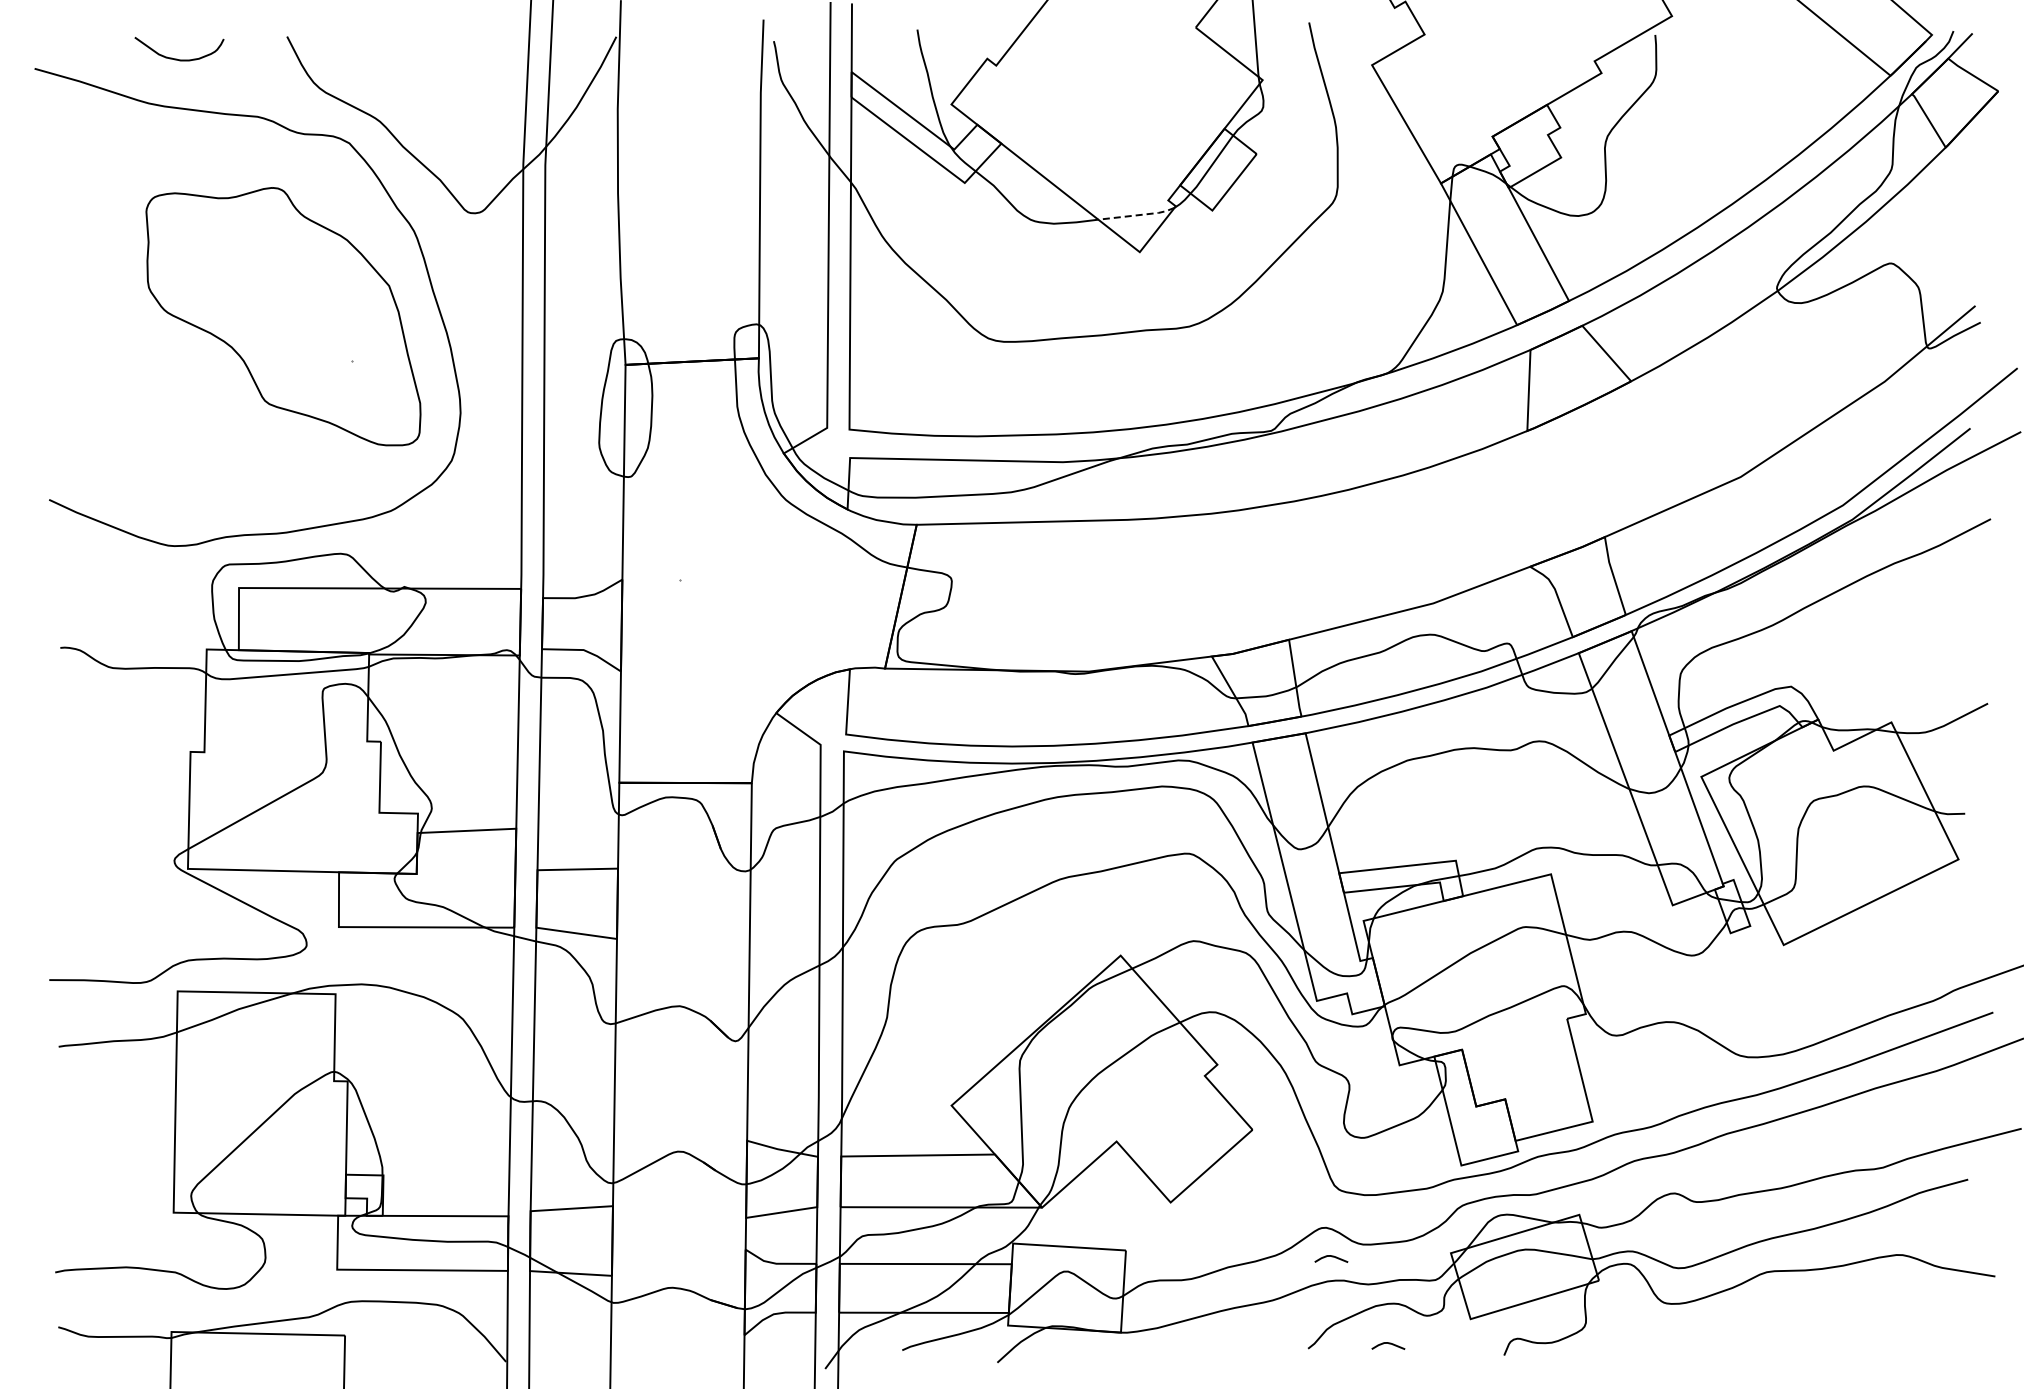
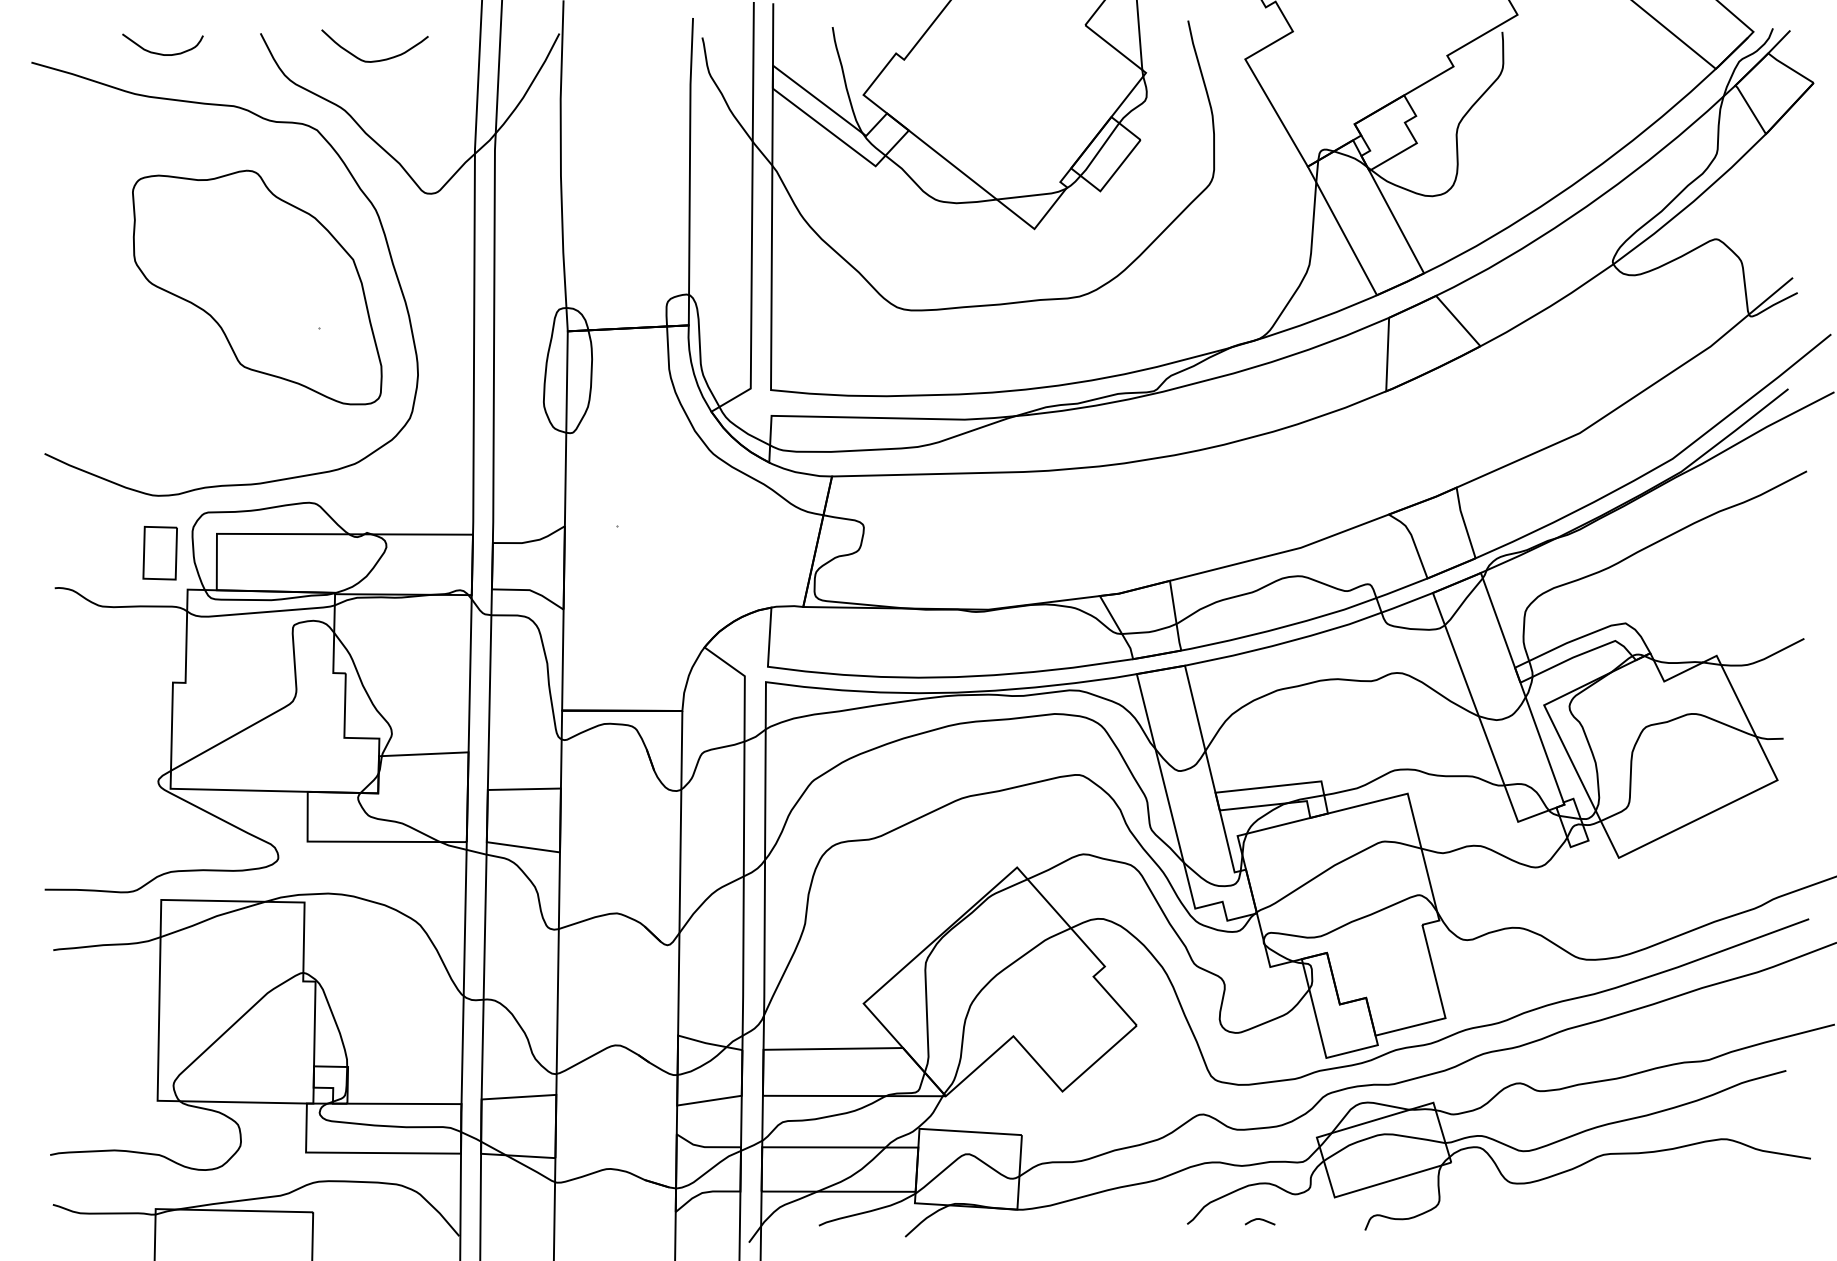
curve: (413, 66) -> (375, 60), added
line: (1137, 215) -> (1032, 195), dashed -> solid
part: (176, 609) -> (160, 553), added
curve: (1331, 1257) -> (1208, 1141), removed

